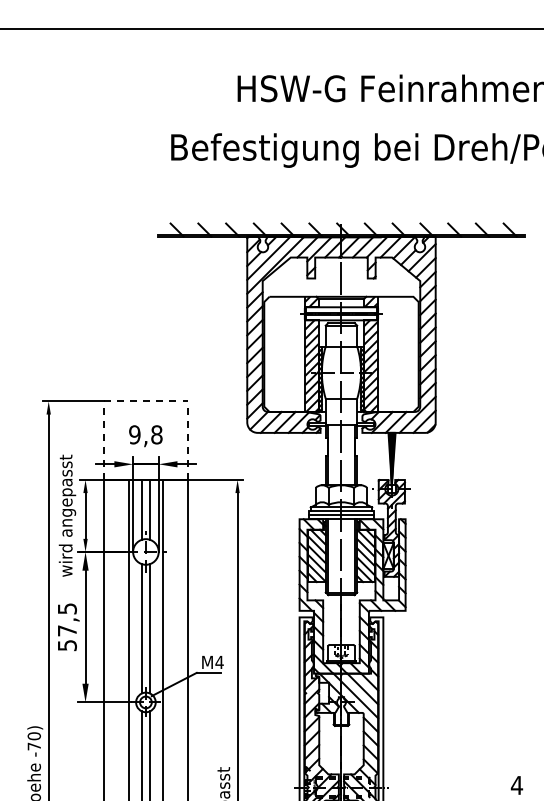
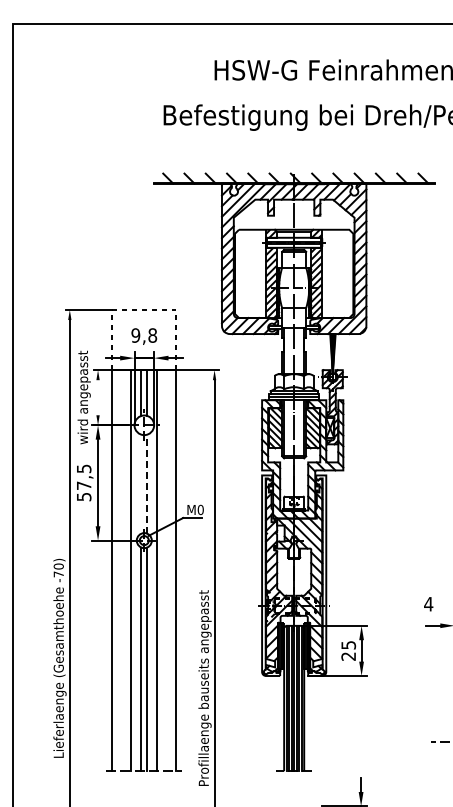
line: (86, 515) -> (98, 397), removed
line: (142, 627) -> (141, 483), removed
line: (150, 629) -> (147, 484), solid -> dashed
text: (219, 661) -> (200, 509), M4 -> M0

